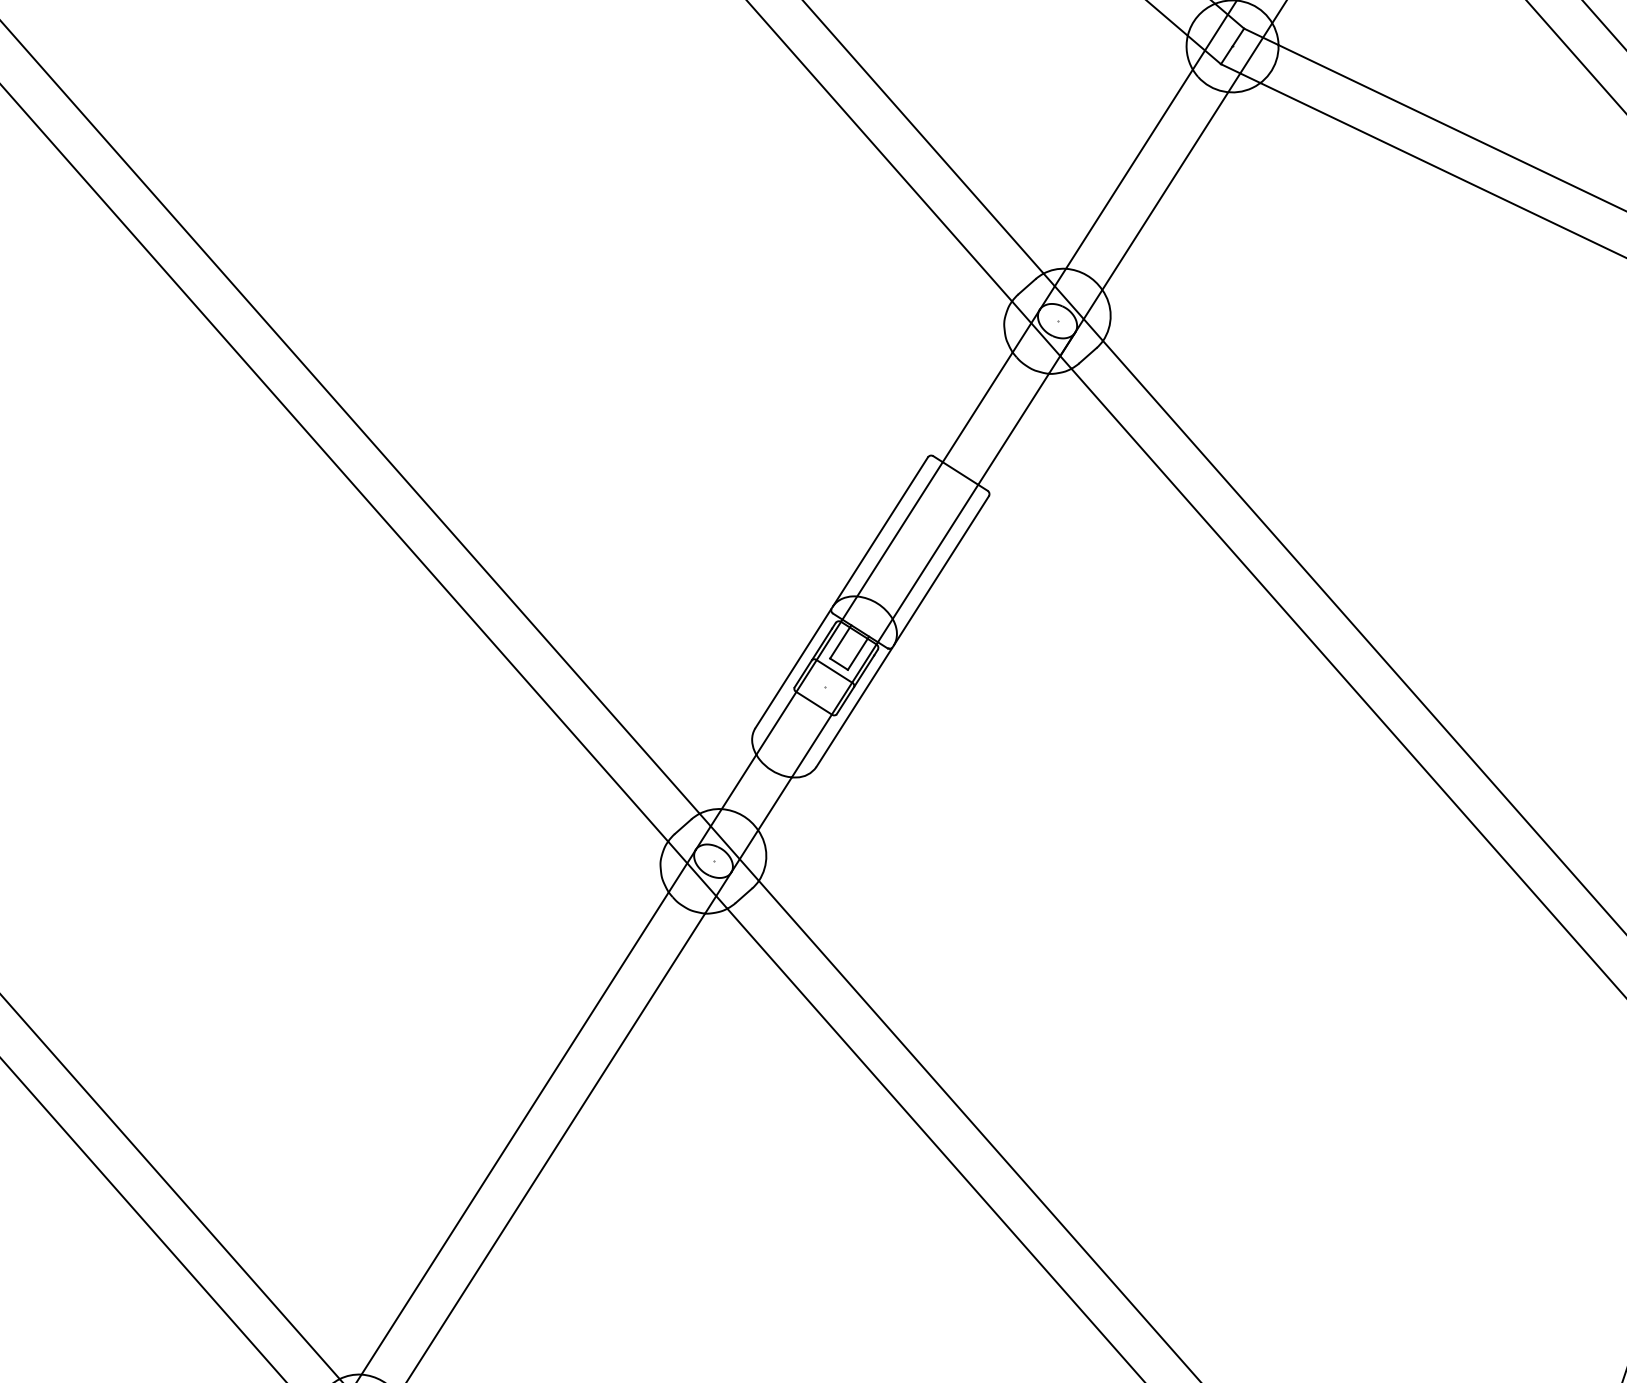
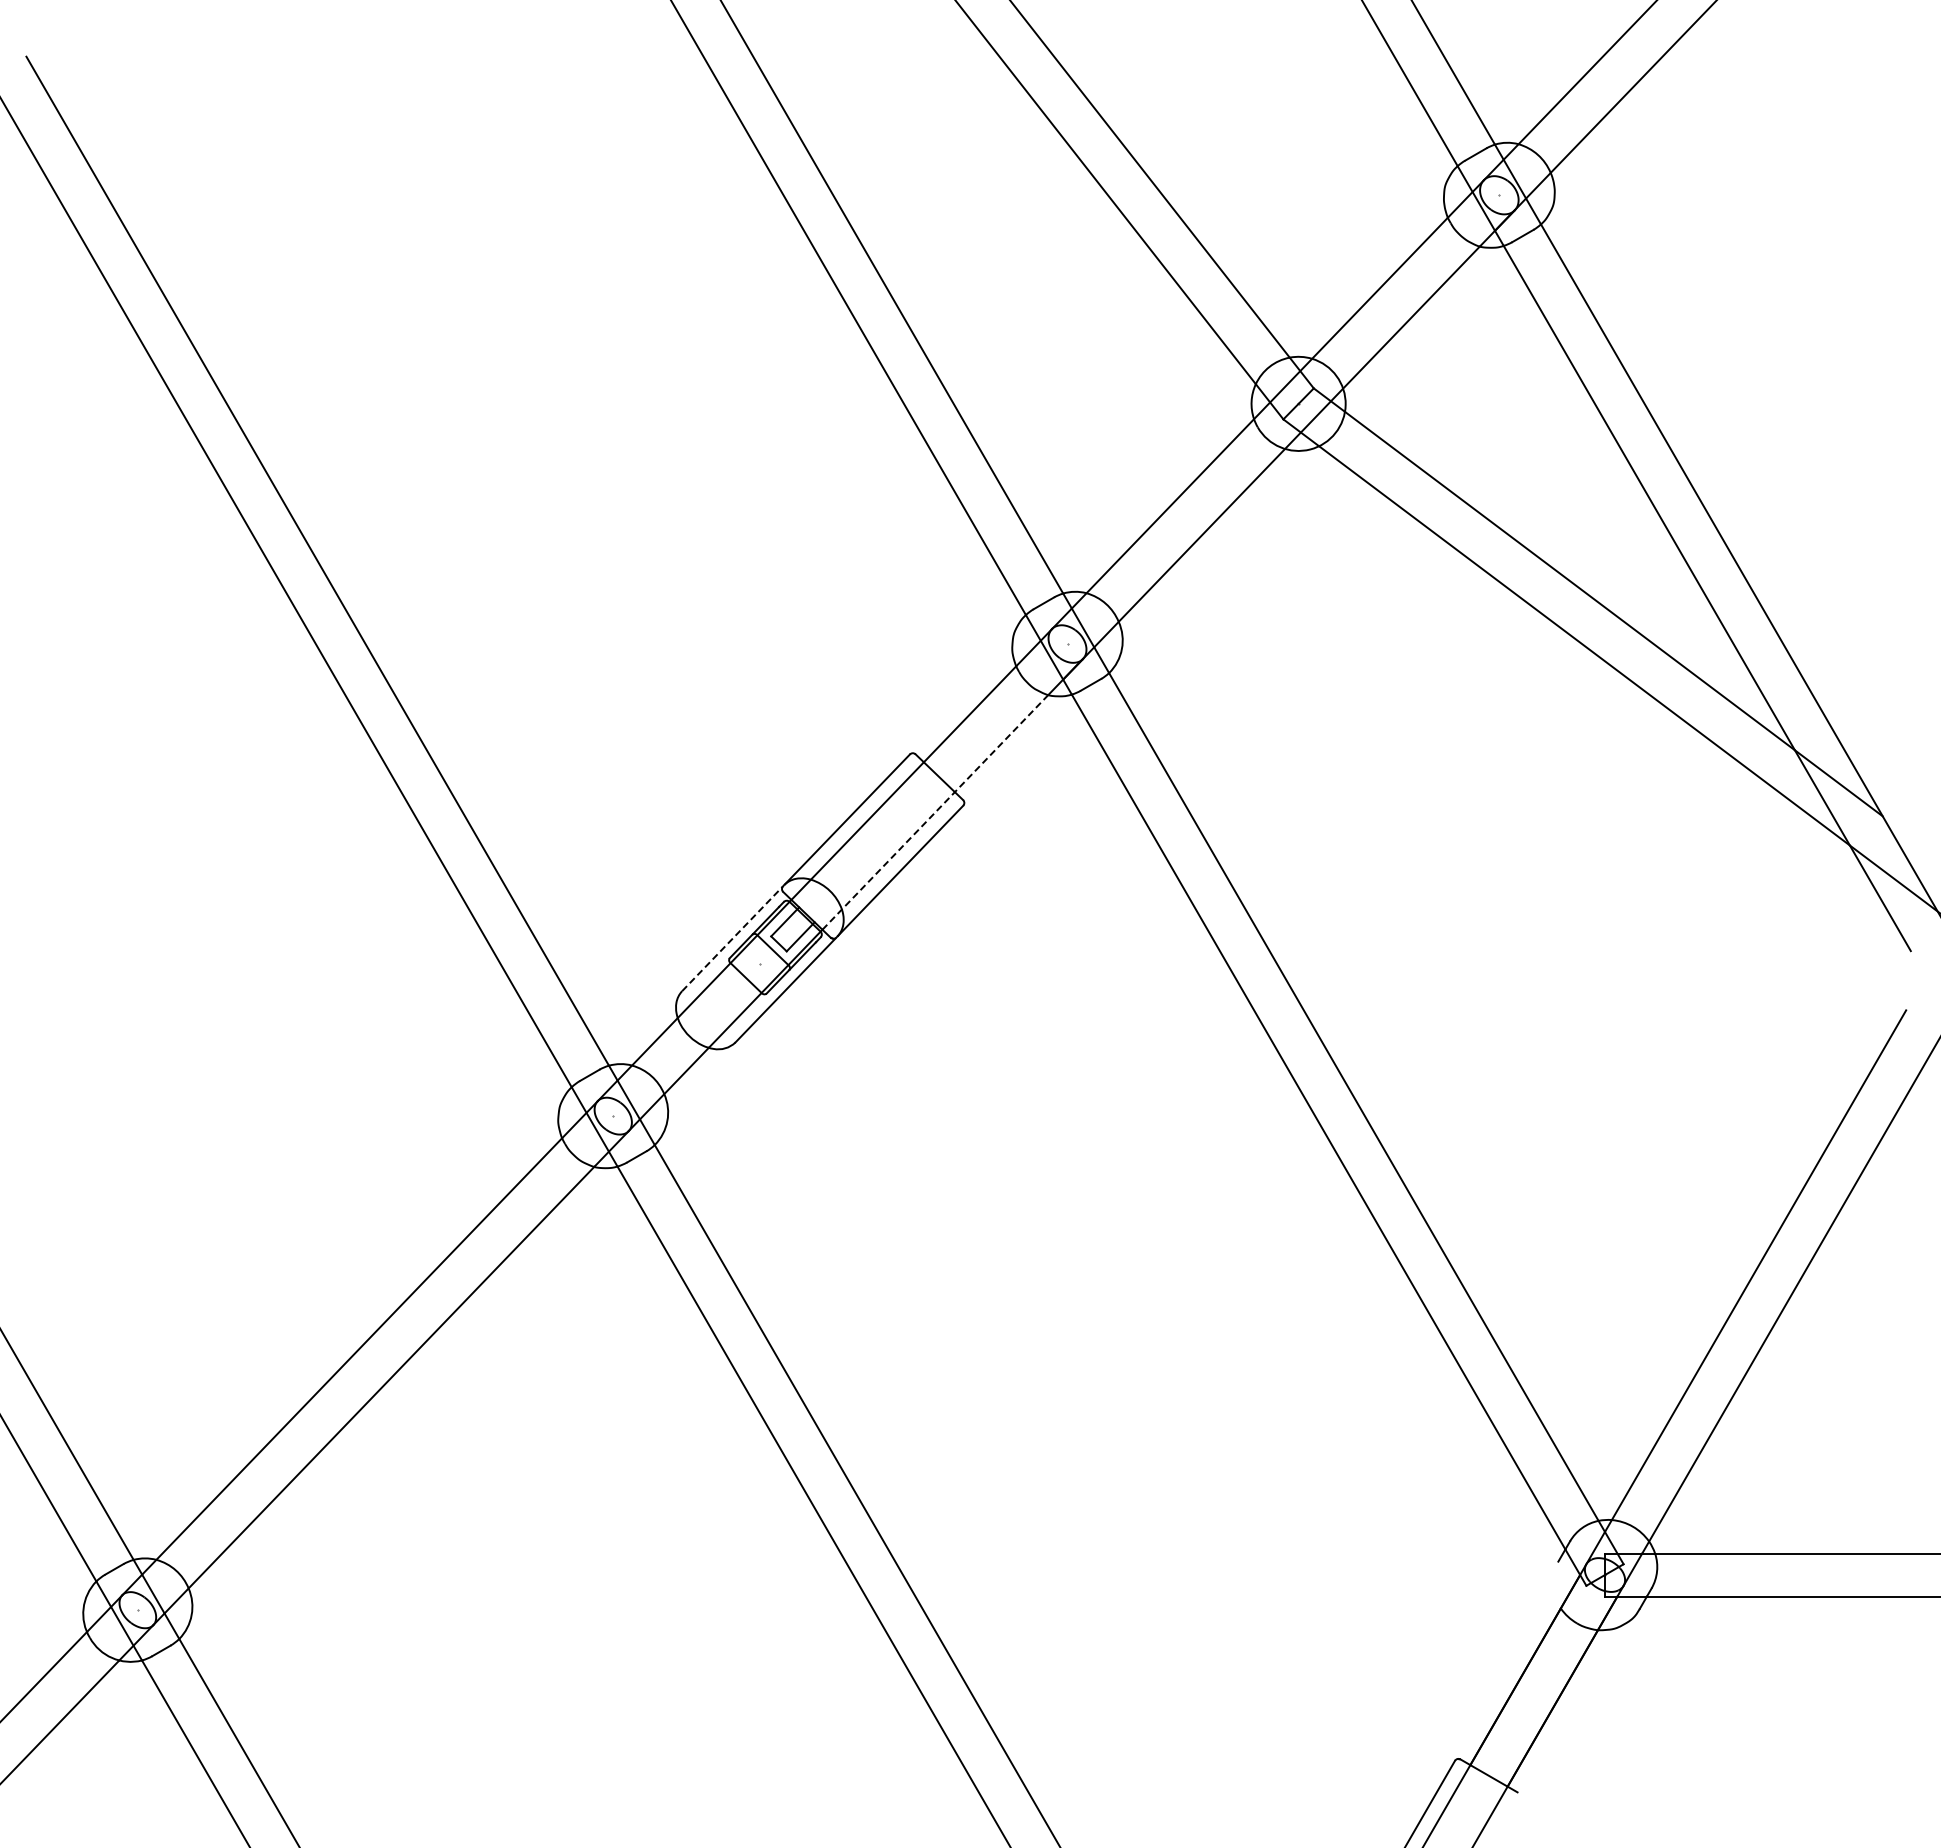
line: (963, 508) -> (935, 812), solid -> dashed
line: (794, 667) -> (733, 938), solid -> dashed

